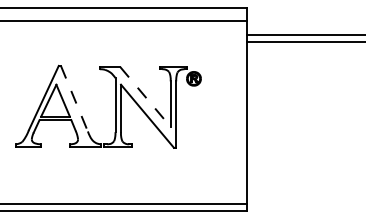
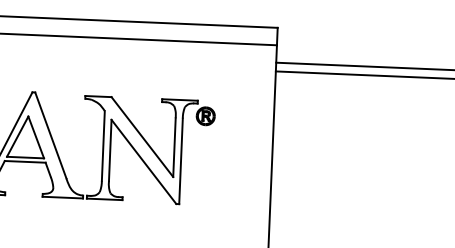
line: (145, 97) -> (142, 137), dashed -> solid
line: (74, 99) -> (50, 136), dashed -> solid

